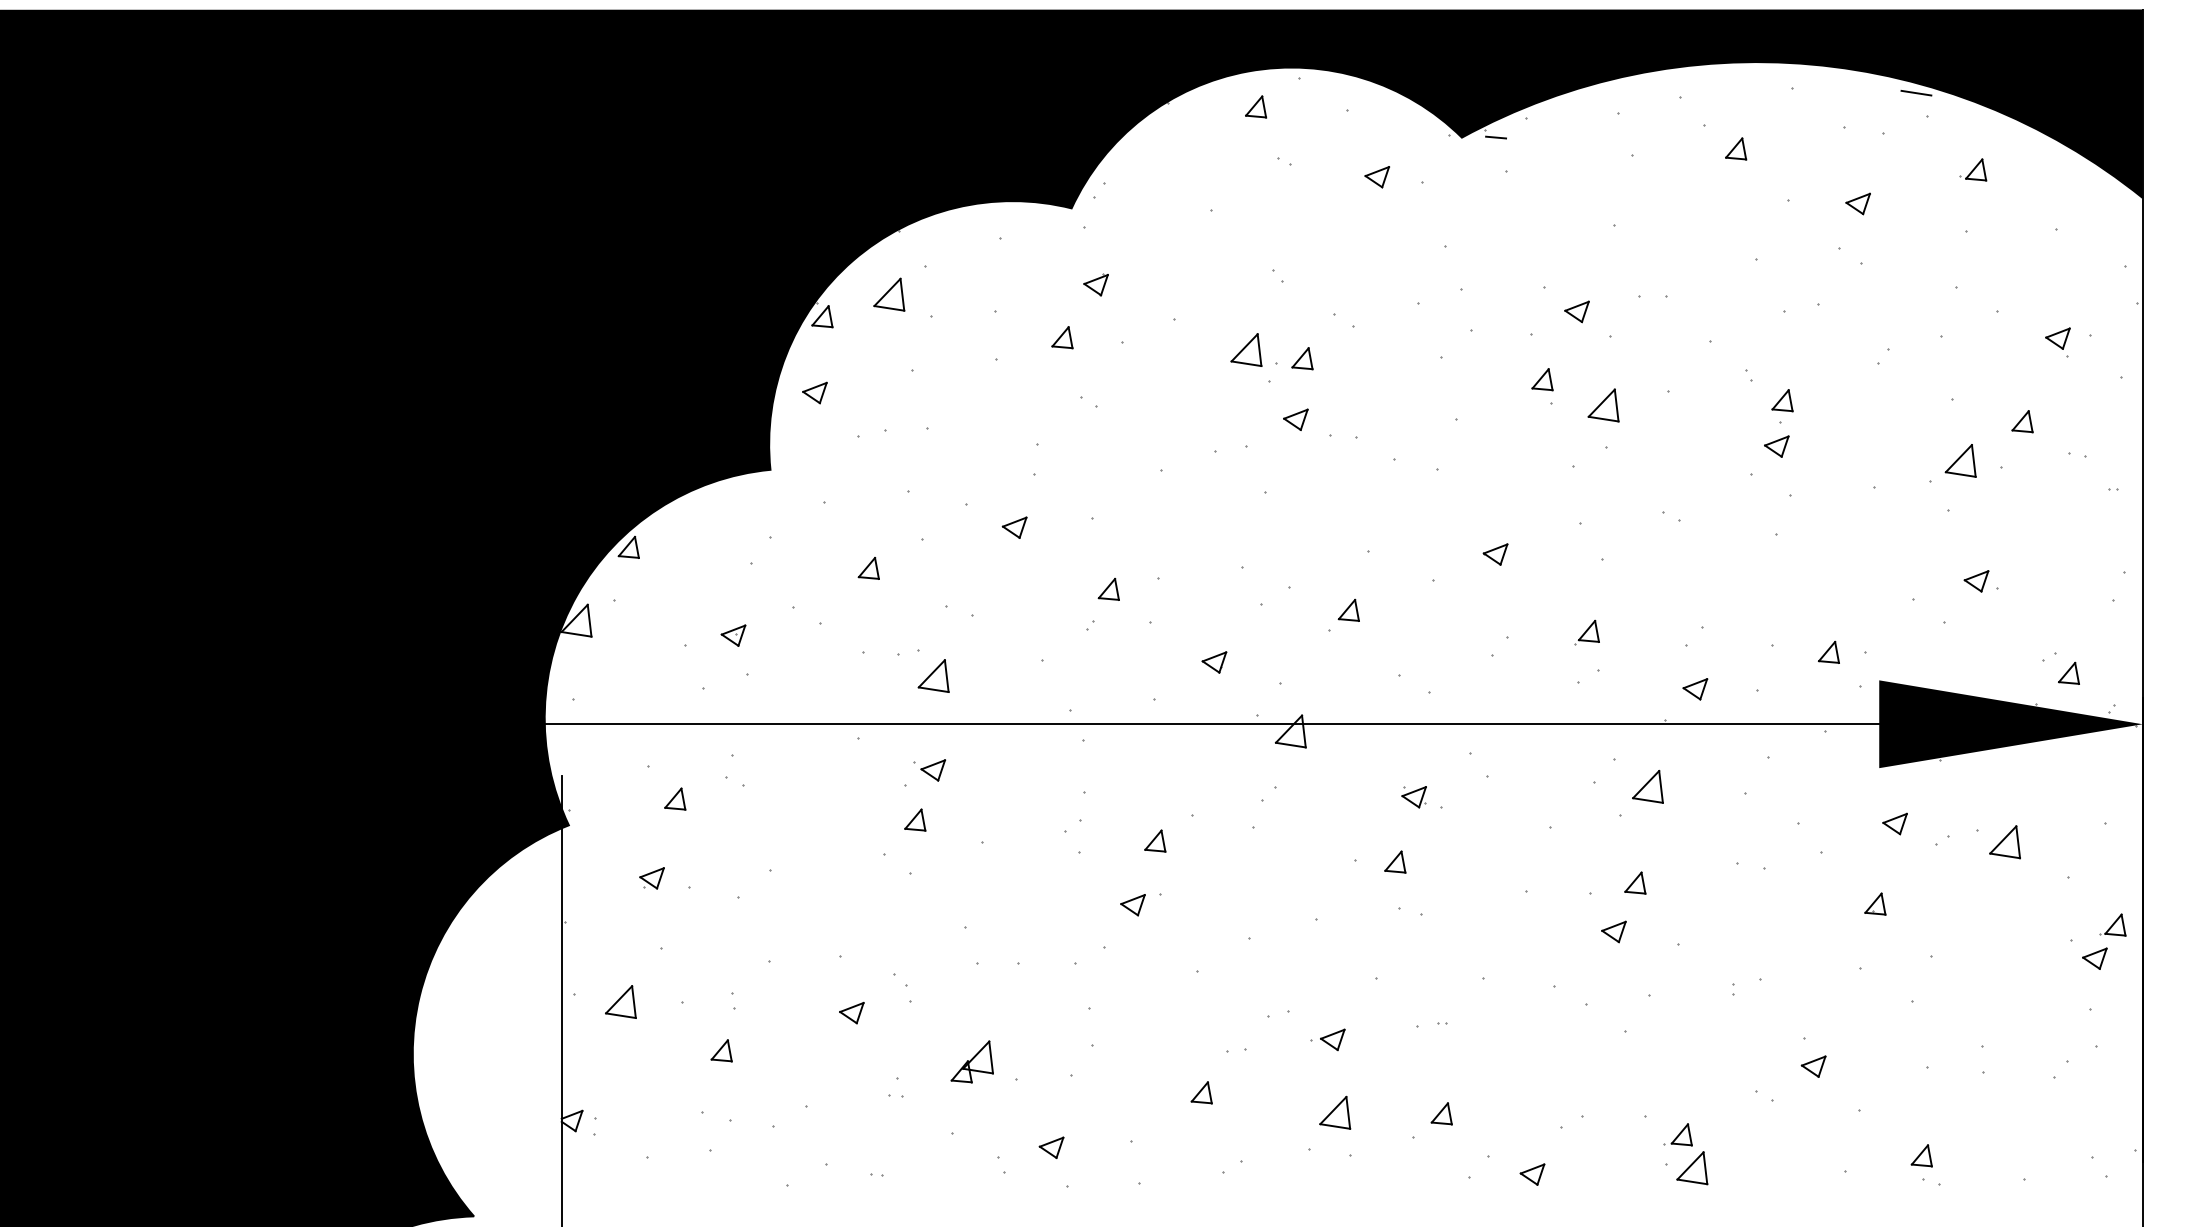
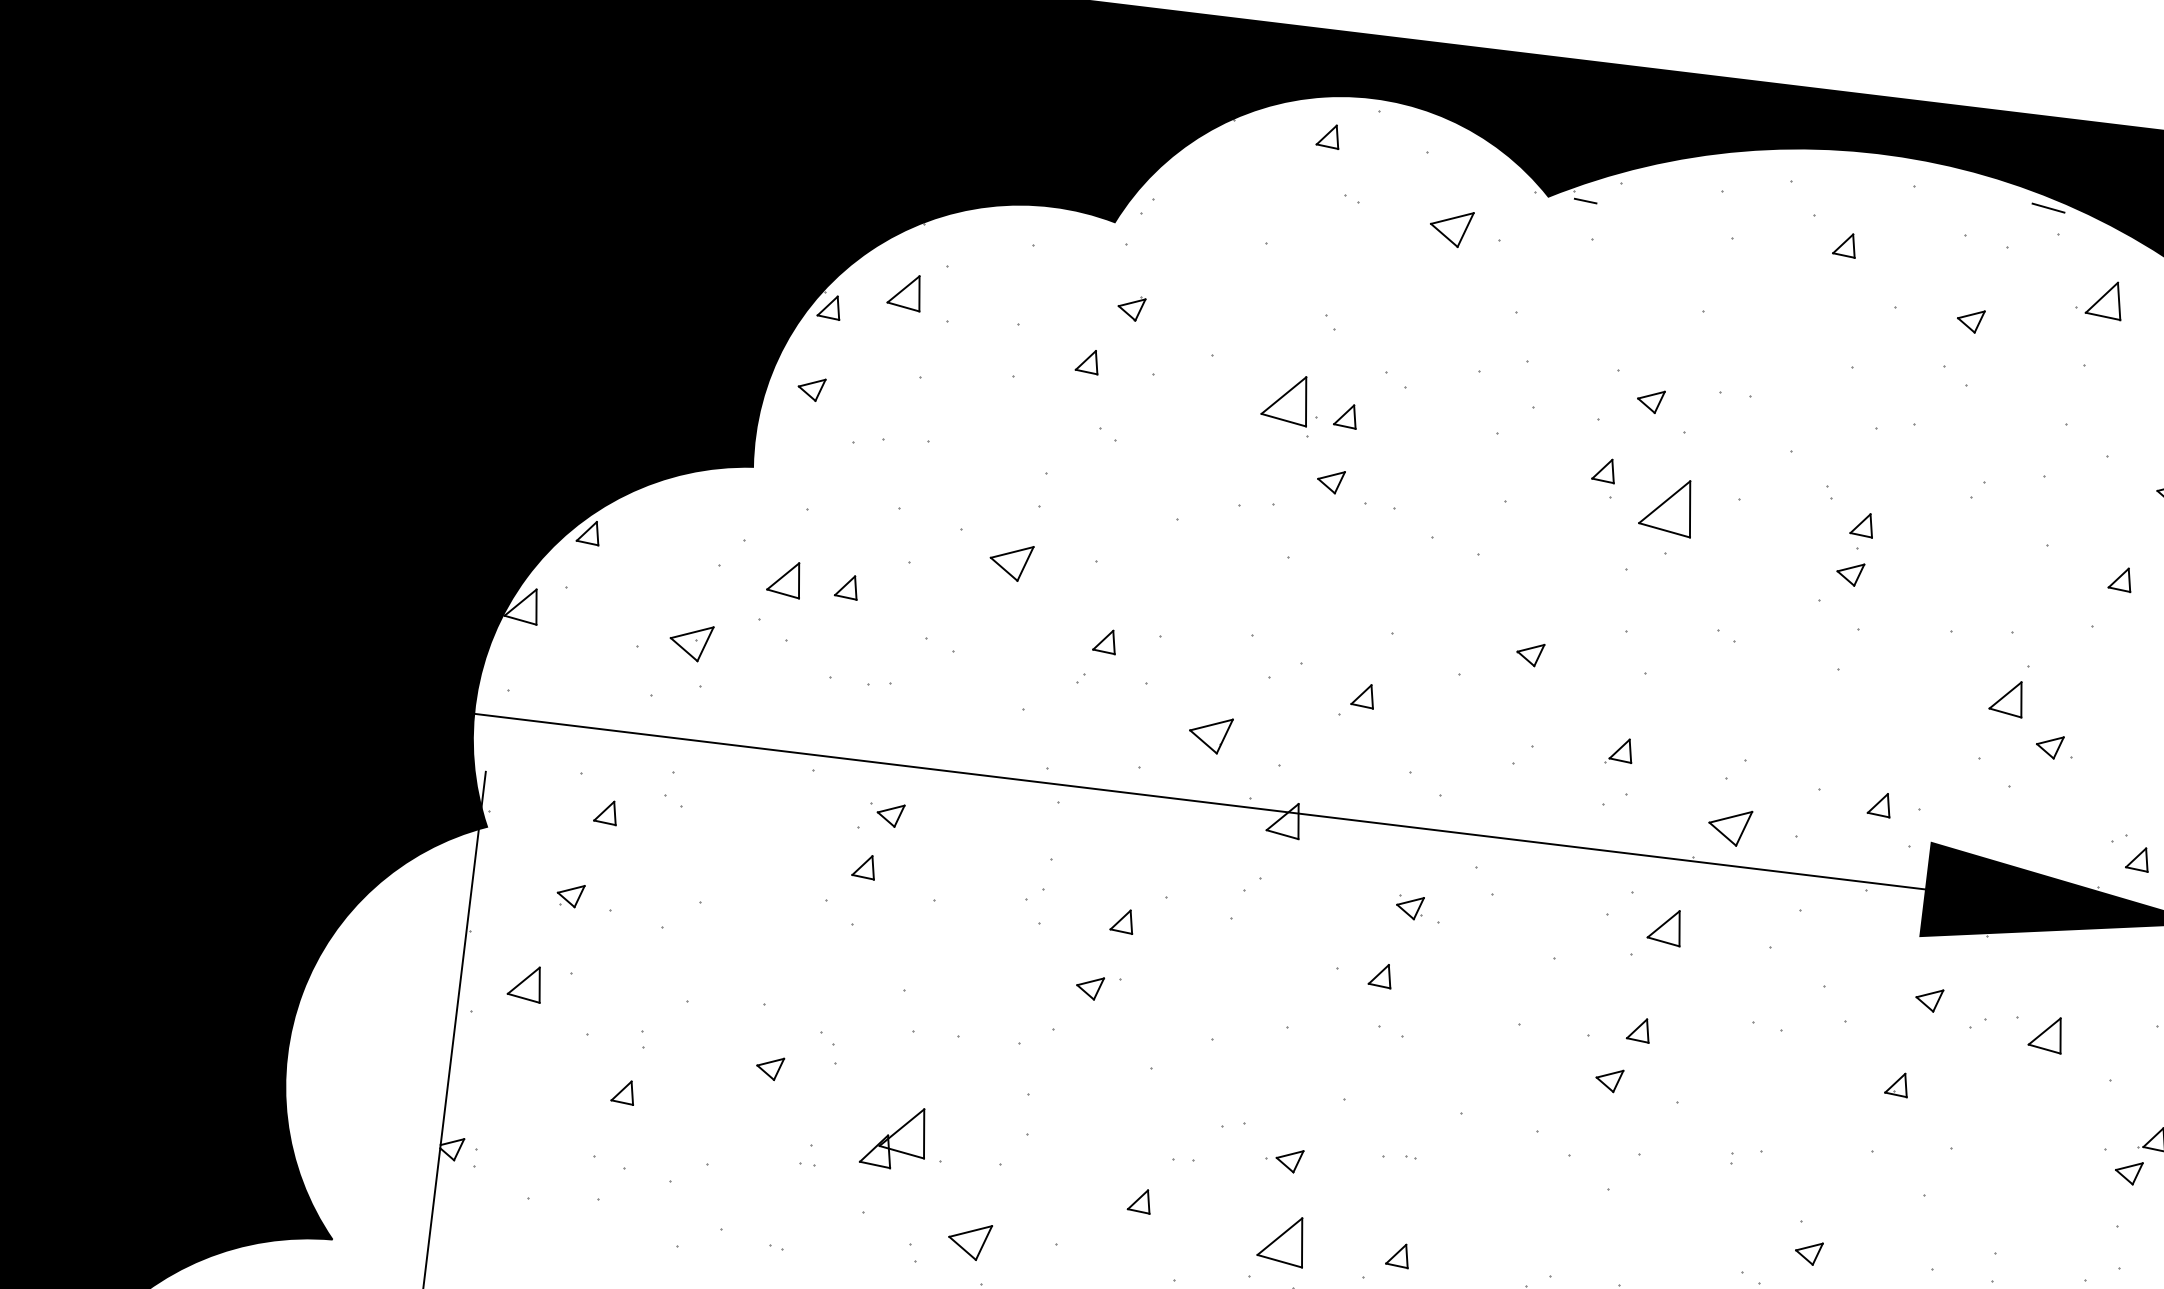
part: (1973, 169) -> (2100, 298), size x1.6
part: (1377, 177) -> (1451, 228), size x1.6
part: (1246, 349) -> (1286, 398), size x1.4
part: (1603, 405) -> (1667, 506), size x1.6
part: (1960, 460) -> (2006, 697), moved
part: (1014, 527) -> (1010, 561), size x1.6
part: (733, 635) -> (690, 642), size x1.6
part: (1214, 662) -> (1210, 734), size x1.6
part: (933, 675) -> (784, 578), moved
part: (1695, 689) -> (1729, 827), size x1.6
part: (620, 1001) -> (525, 982), moved
part: (971, 1061) -> (893, 1136), size x1.4
part: (1335, 1112) -> (1282, 1239), size x1.4
part: (1051, 1147) -> (969, 1240), size x1.6

